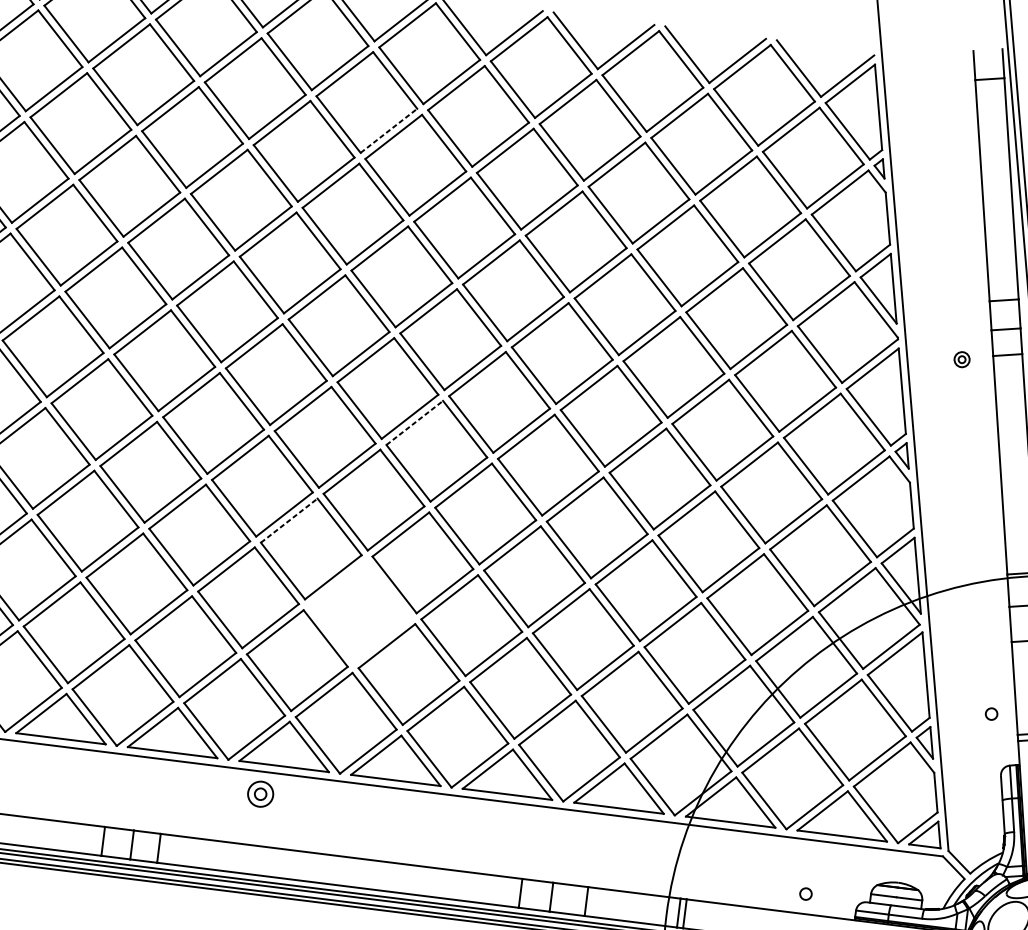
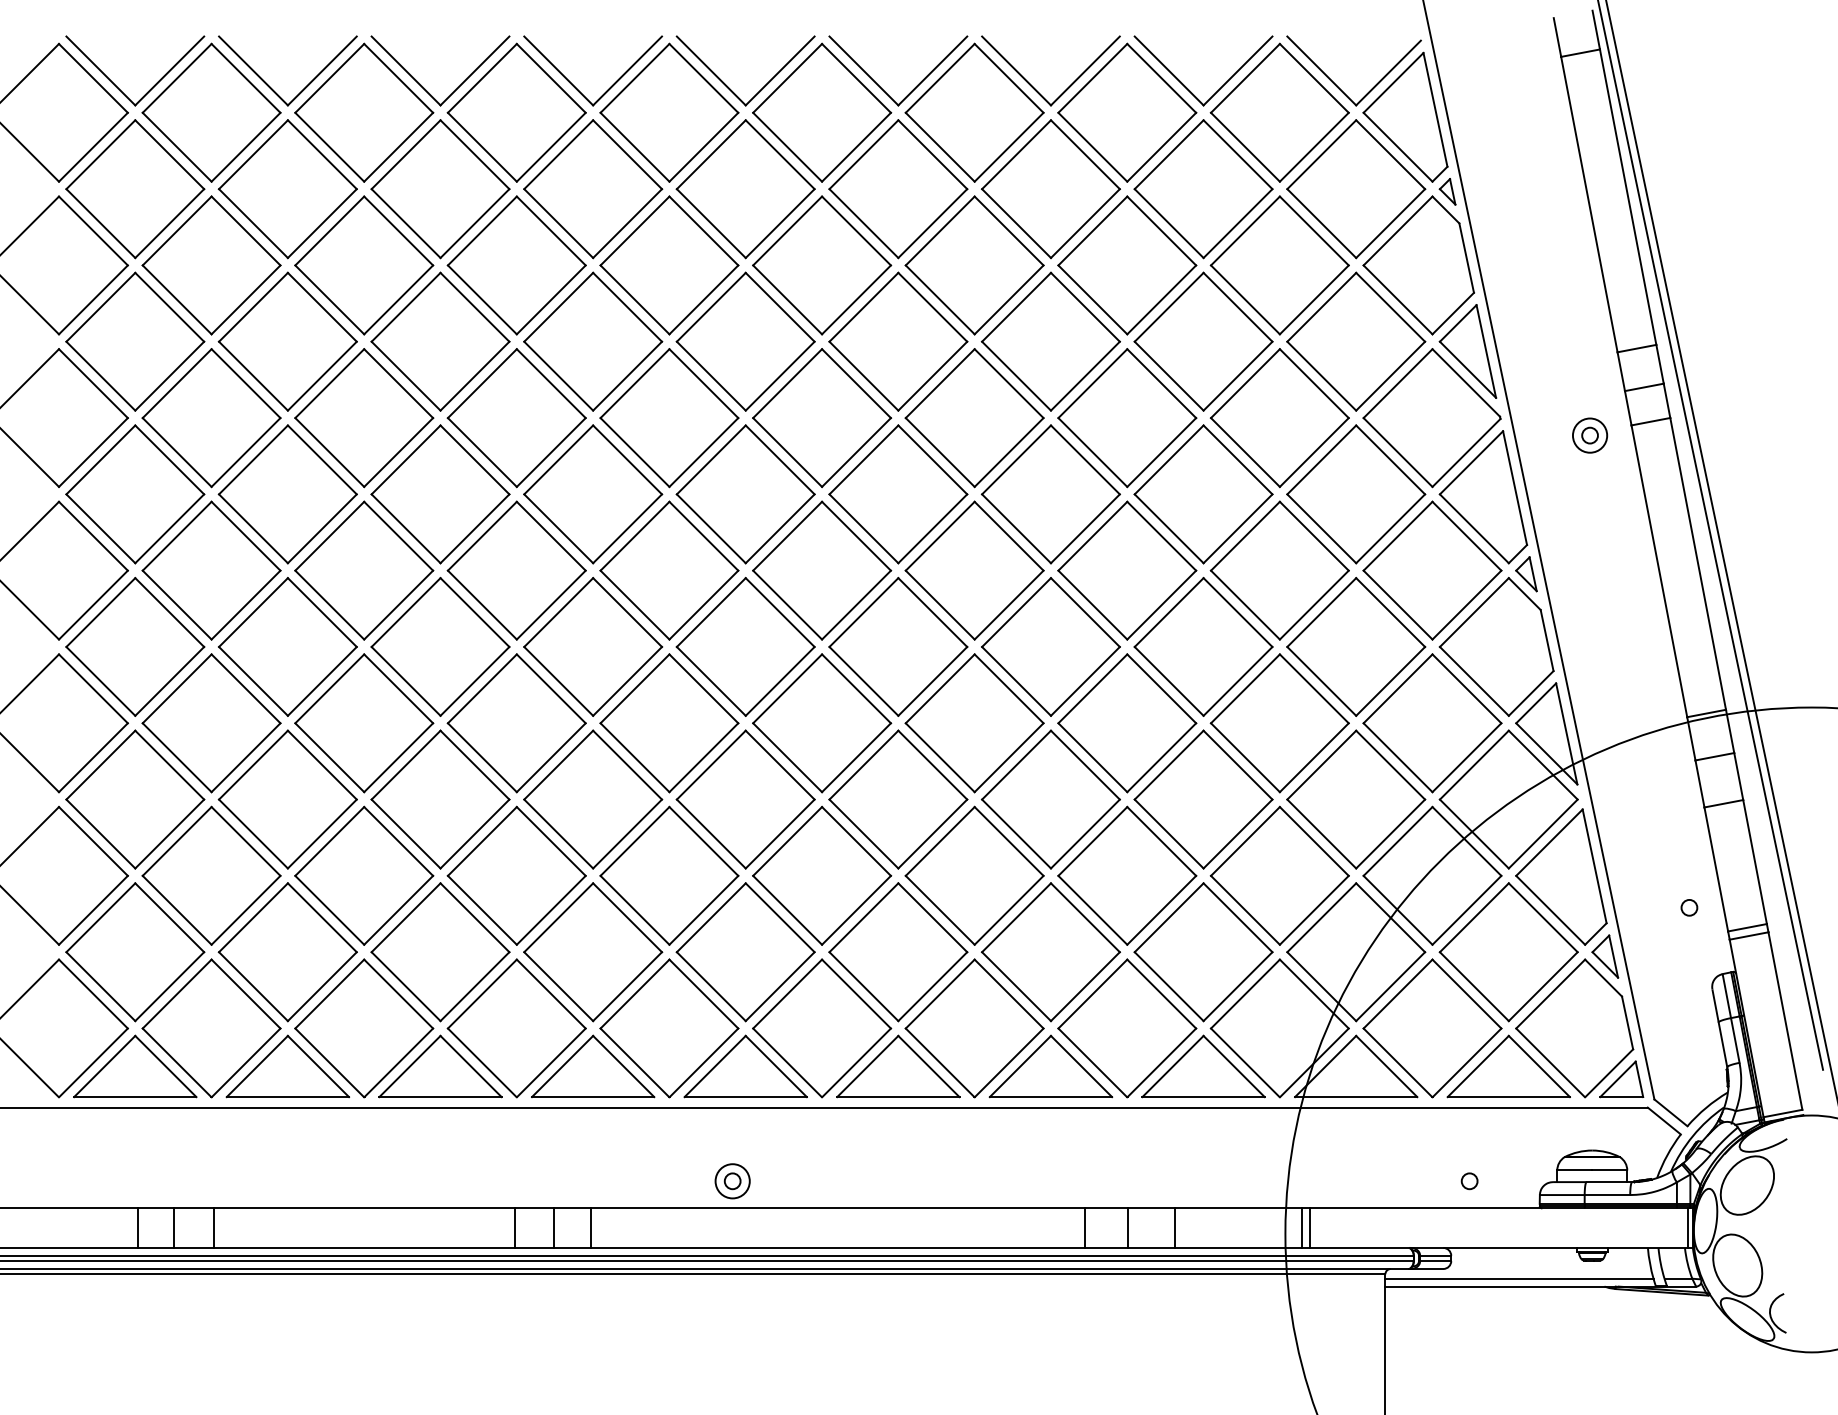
line: (389, 130) -> (780, 223), dashed -> solid
part: (962, 359) -> (1590, 435), size x1.67
line: (414, 422) -> (863, 612), dashed -> solid
line: (289, 520) -> (711, 765), dashed -> solid
part: (360, 611) -> (822, 875), added
part: (260, 794) -> (732, 1181), moved

